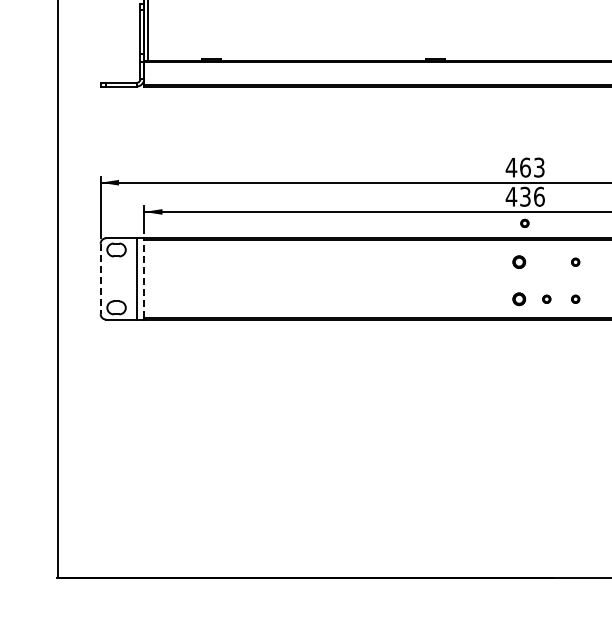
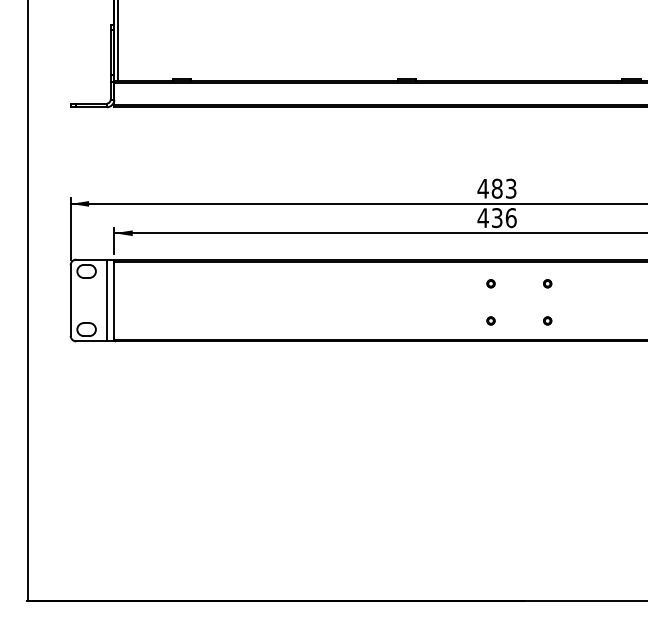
text: (524, 167) -> (496, 188), 463 -> 483
part: (524, 223) -> (496, 244), removed
part: (518, 262) -> (490, 283), size x0.62
line: (144, 278) -> (114, 300), dashed -> solid
line: (100, 279) -> (70, 301), dashed -> solid
part: (518, 298) -> (490, 320), size x0.62
part: (546, 298) -> (518, 320), removed

